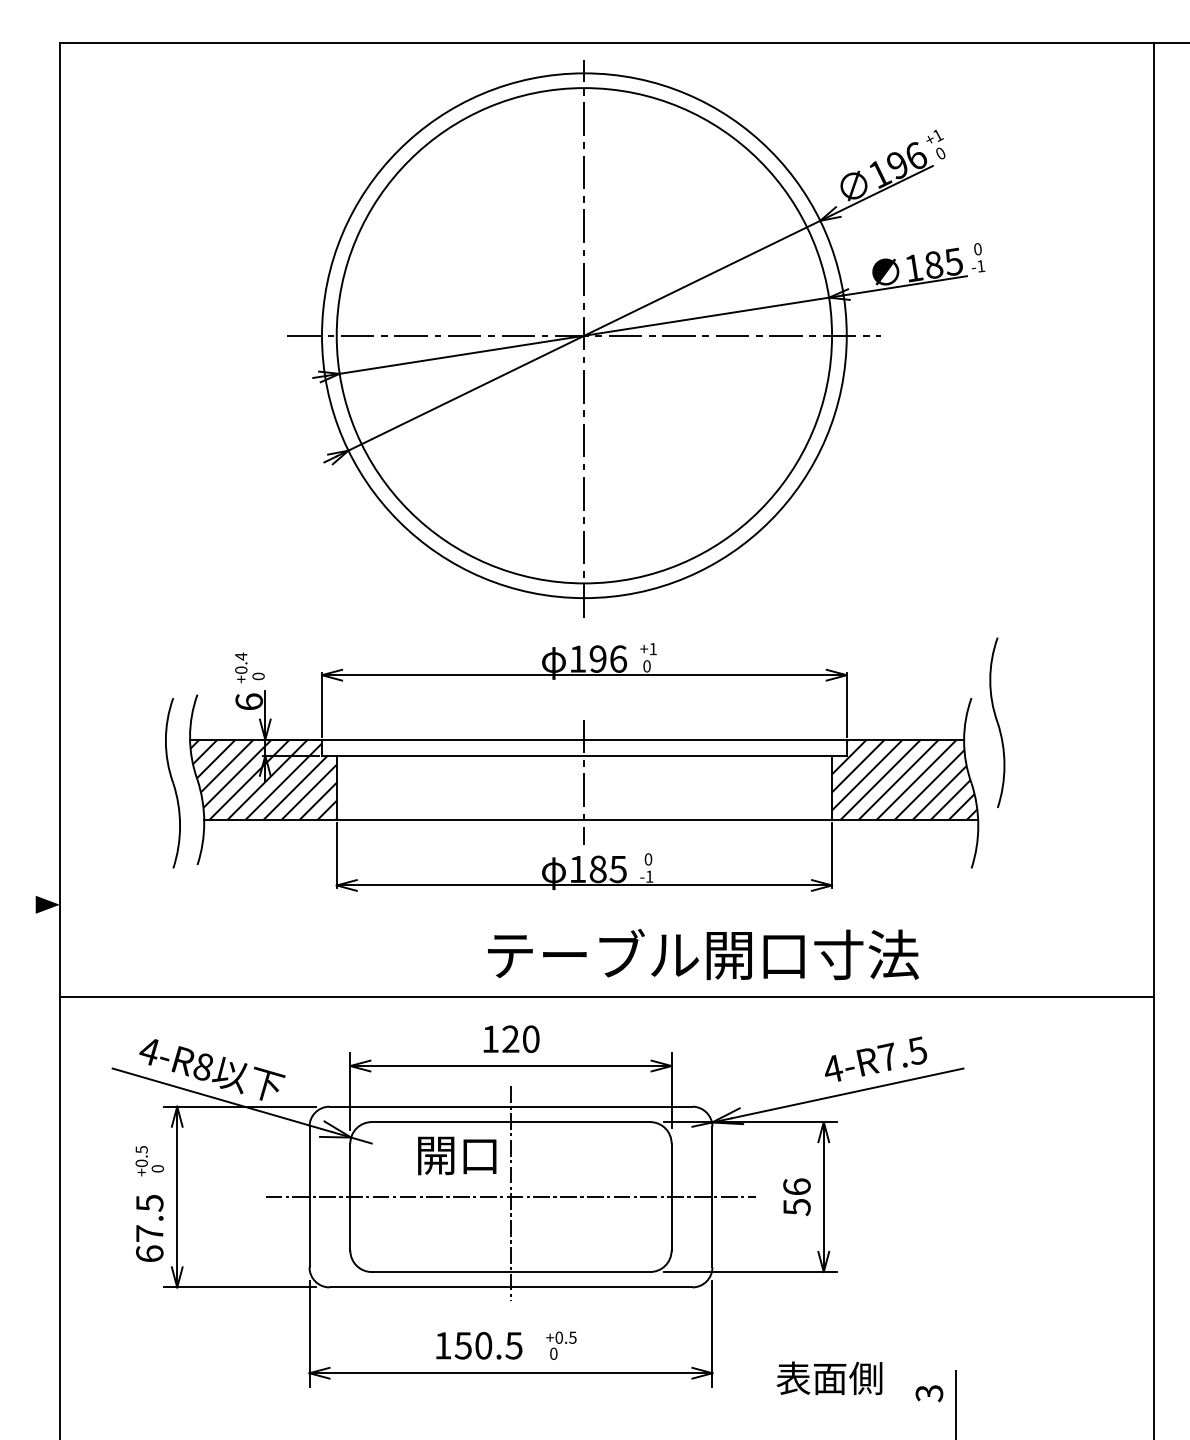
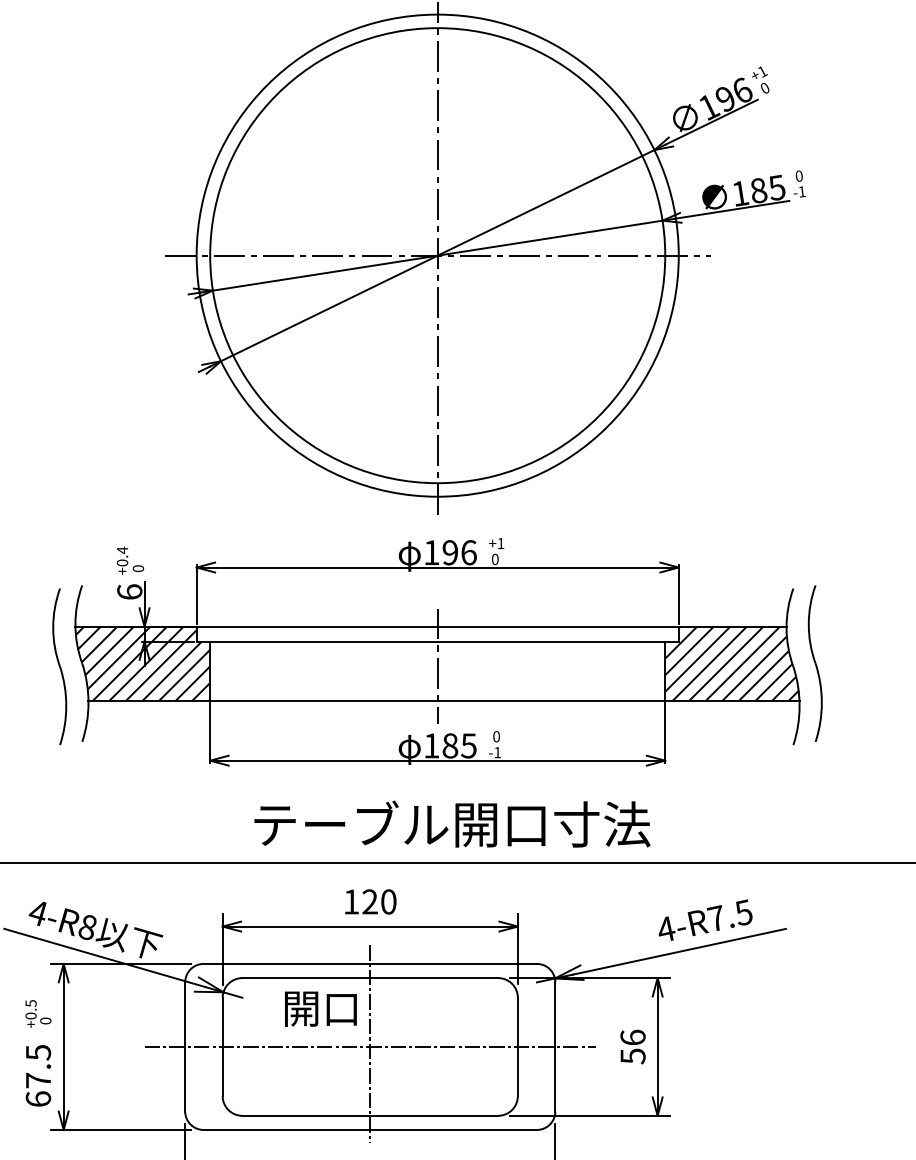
part: (997, 722) -> (815, 663), moved
text: (703, 954) -> (452, 824), moved

